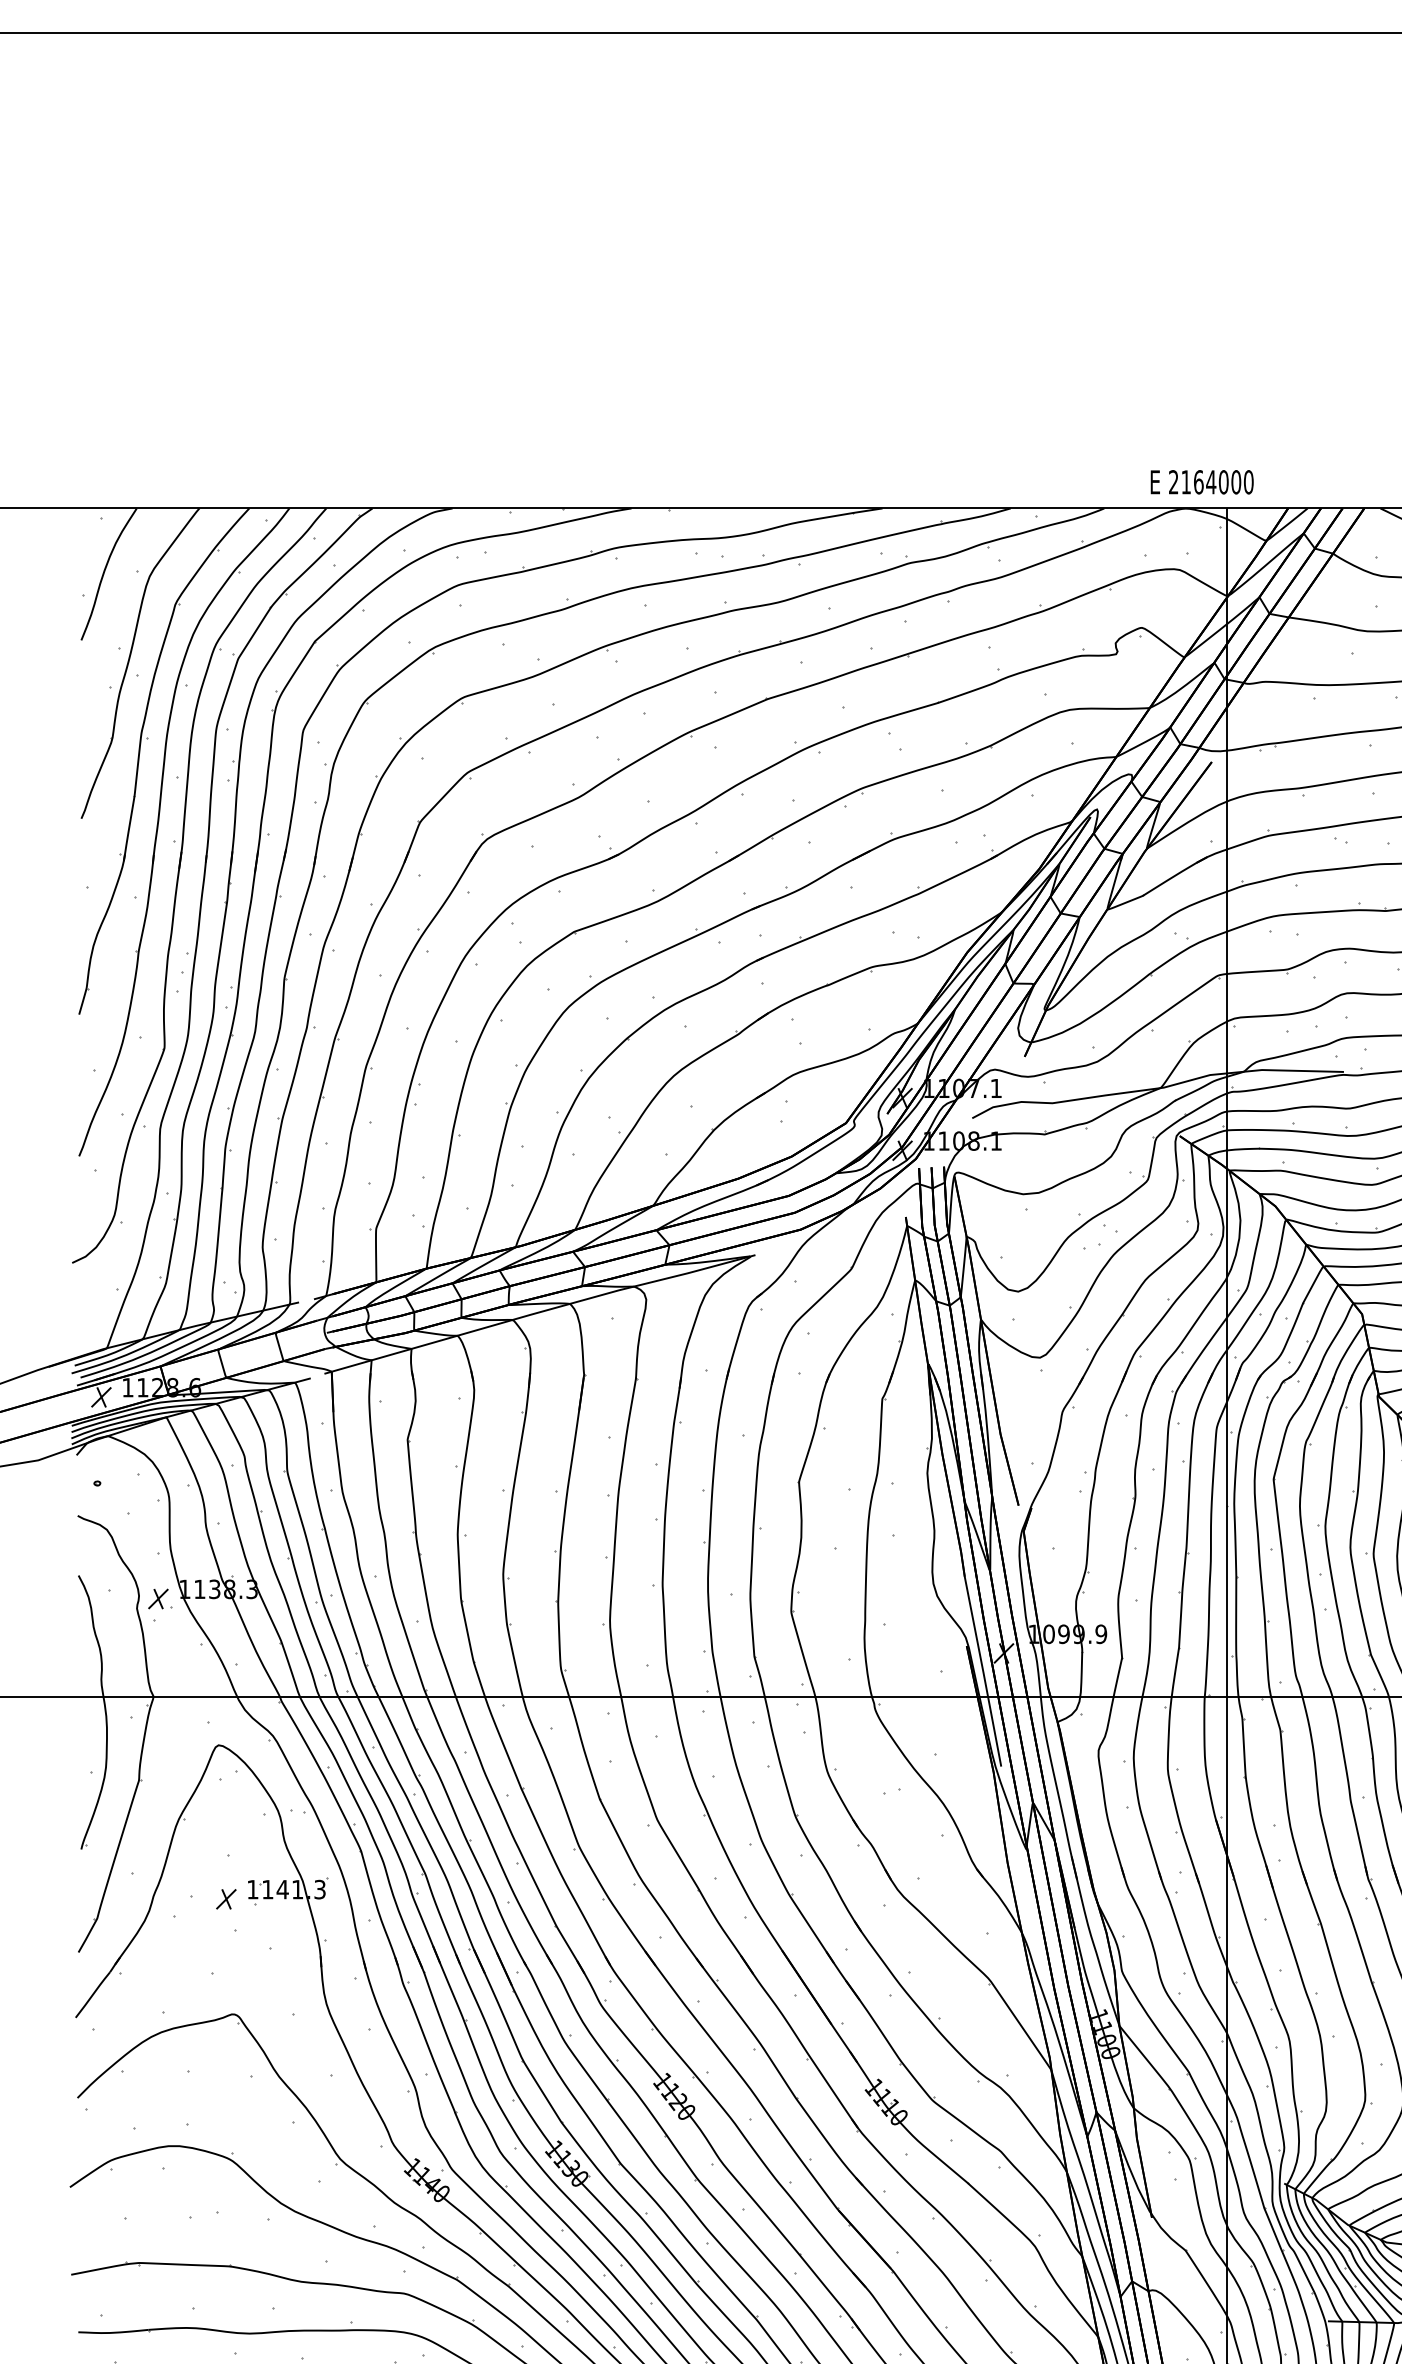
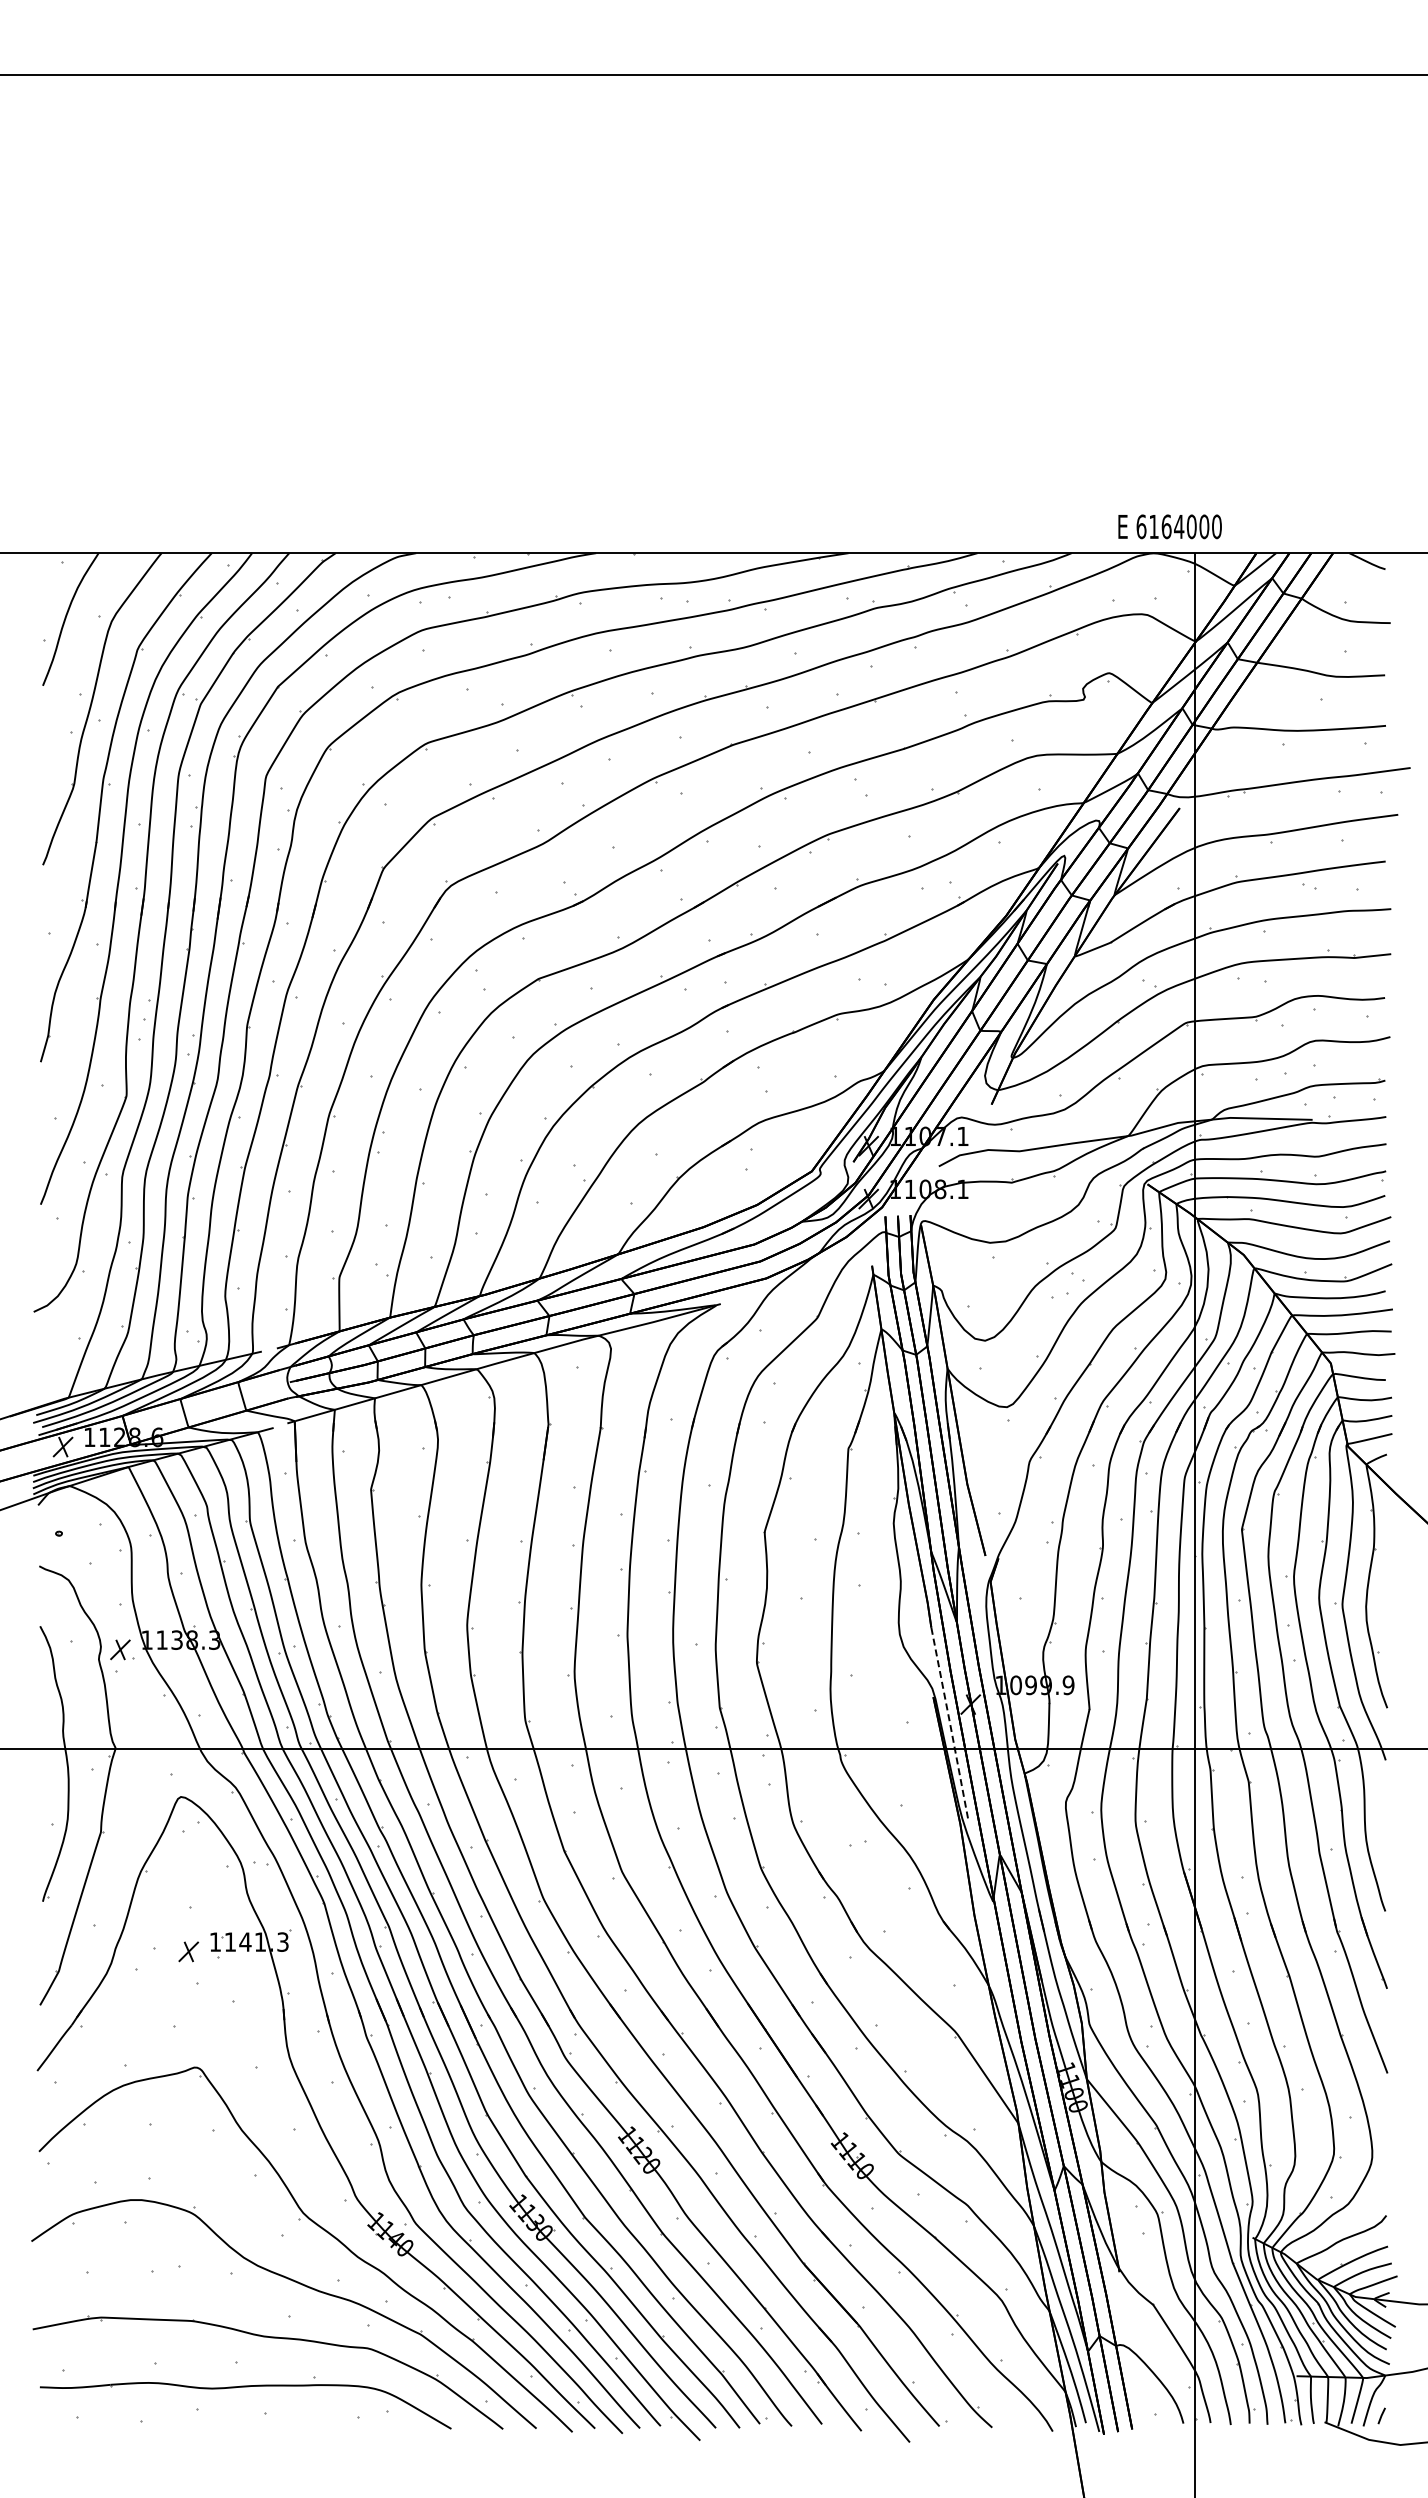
text: (1173, 481) -> (1141, 526), 2164000 -> 6164000
line: (982, 1672) -> (949, 1723), solid -> dashed

